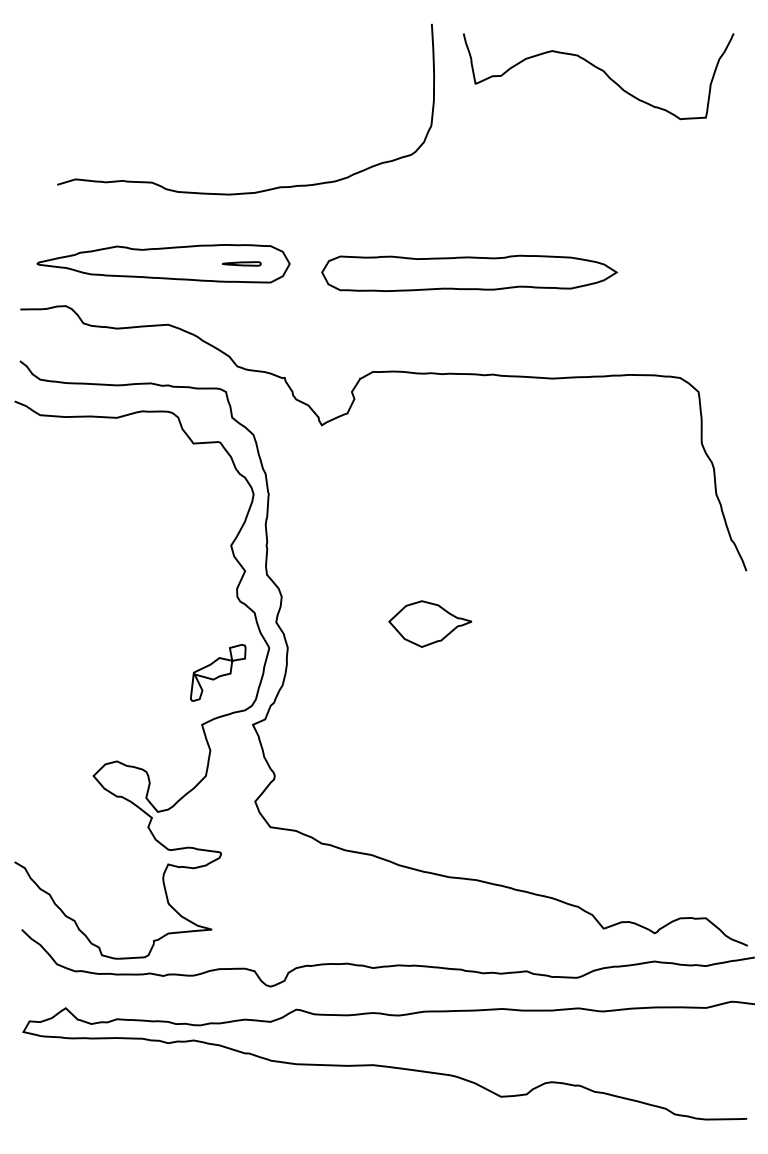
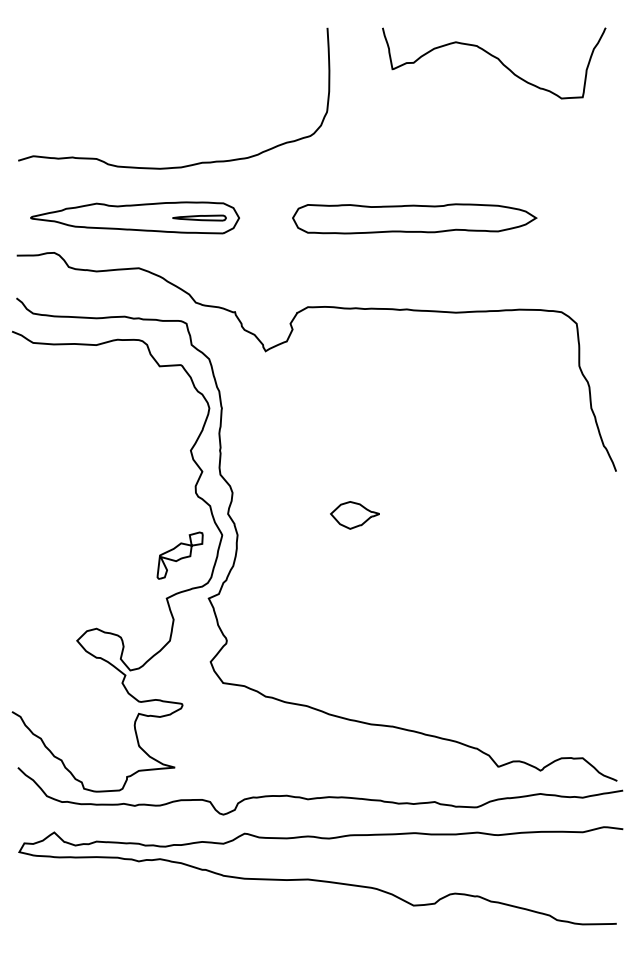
curve: (264, 189) -> (189, 164), moved
part: (241, 263) -> (199, 217), size x1.67
part: (469, 272) -> (414, 218), moved
part: (429, 624) -> (354, 515), size x0.71

